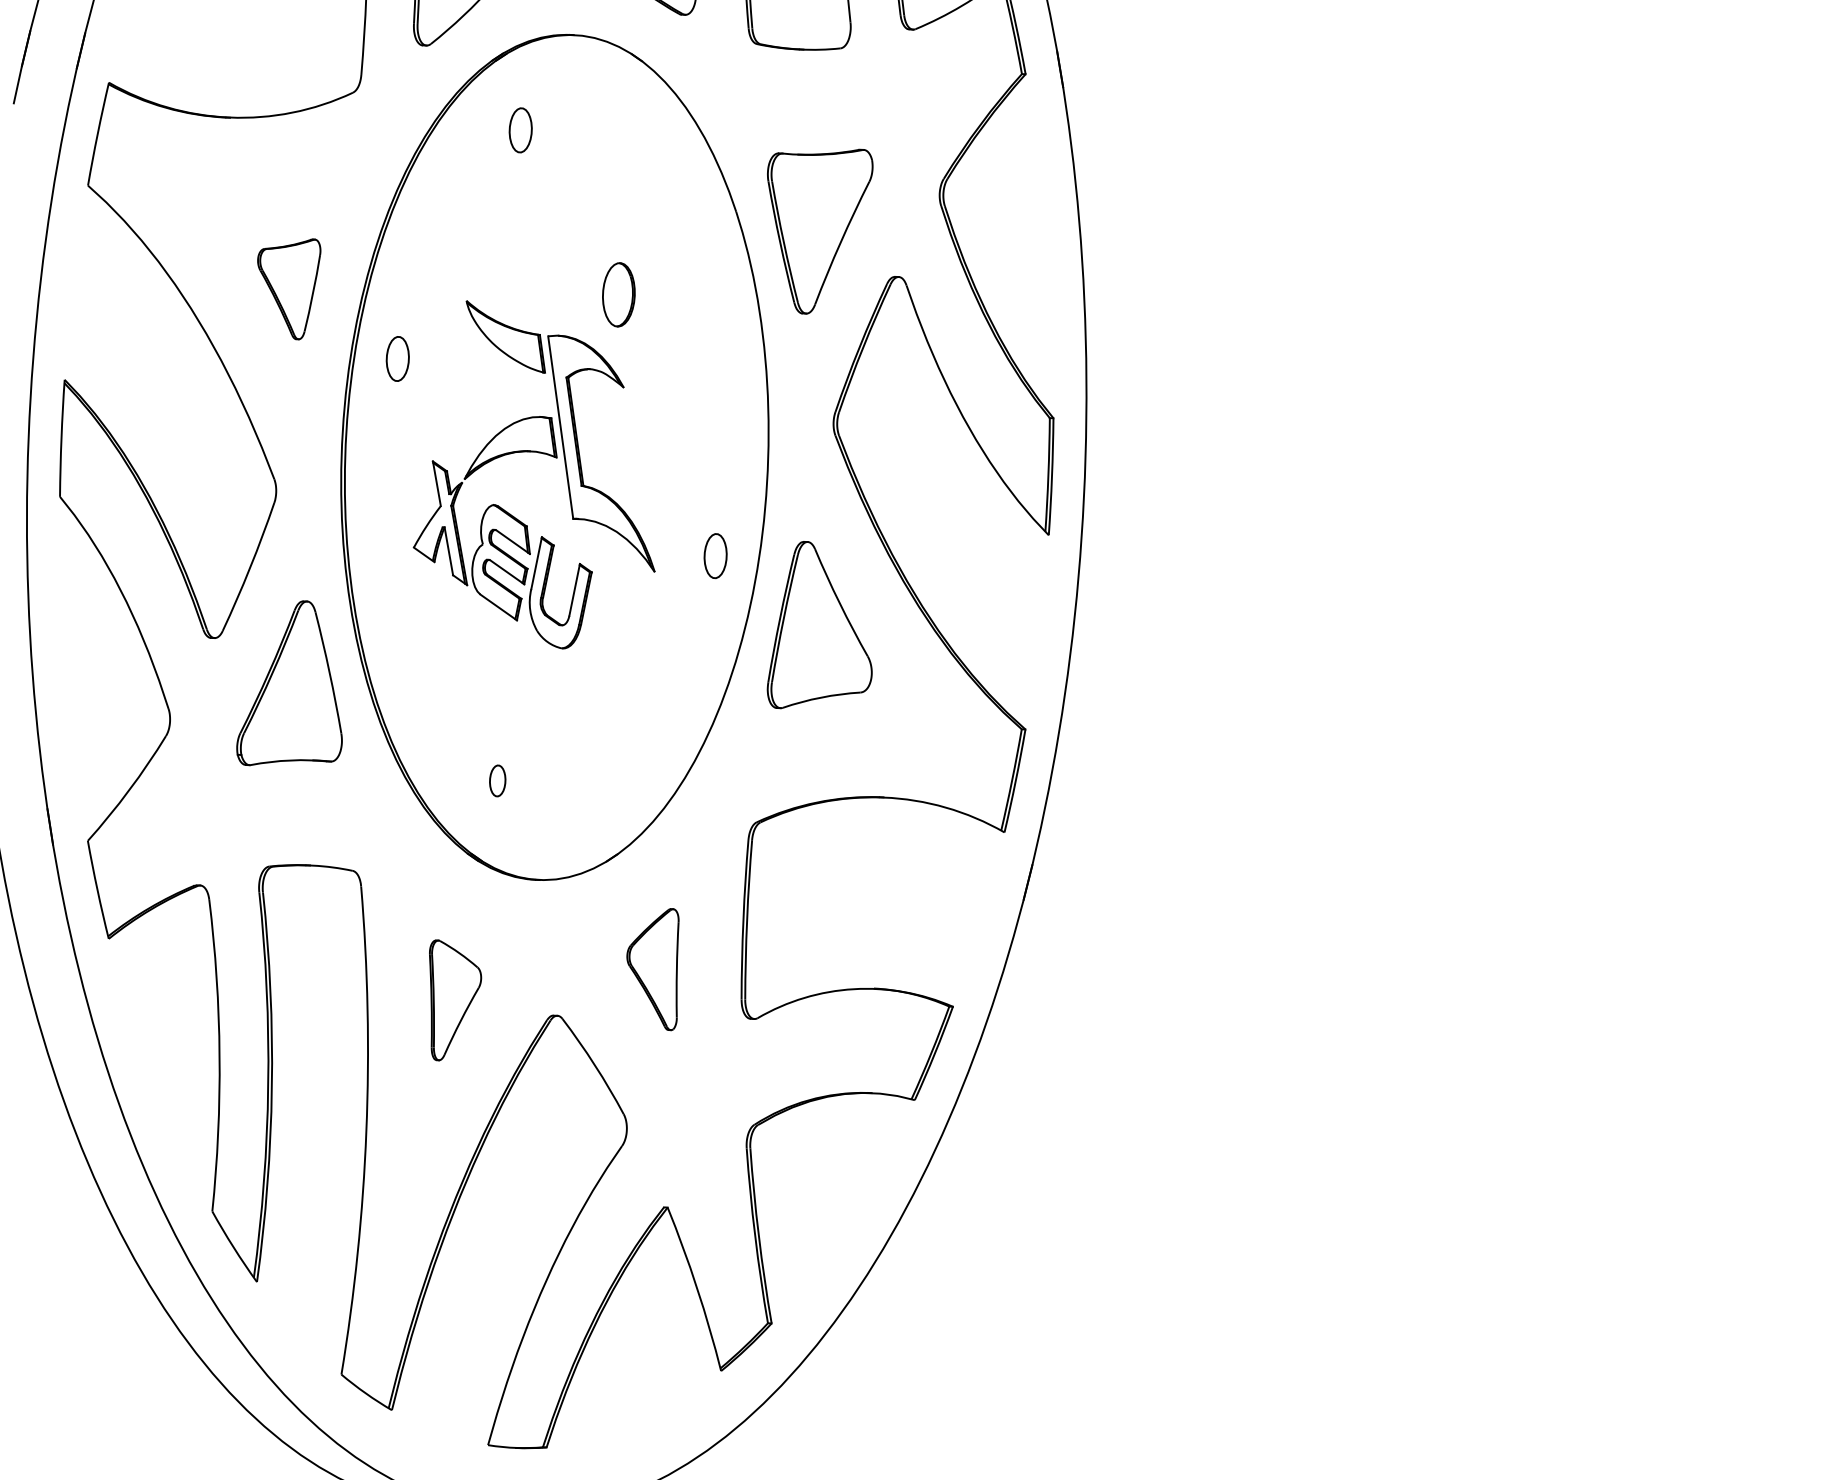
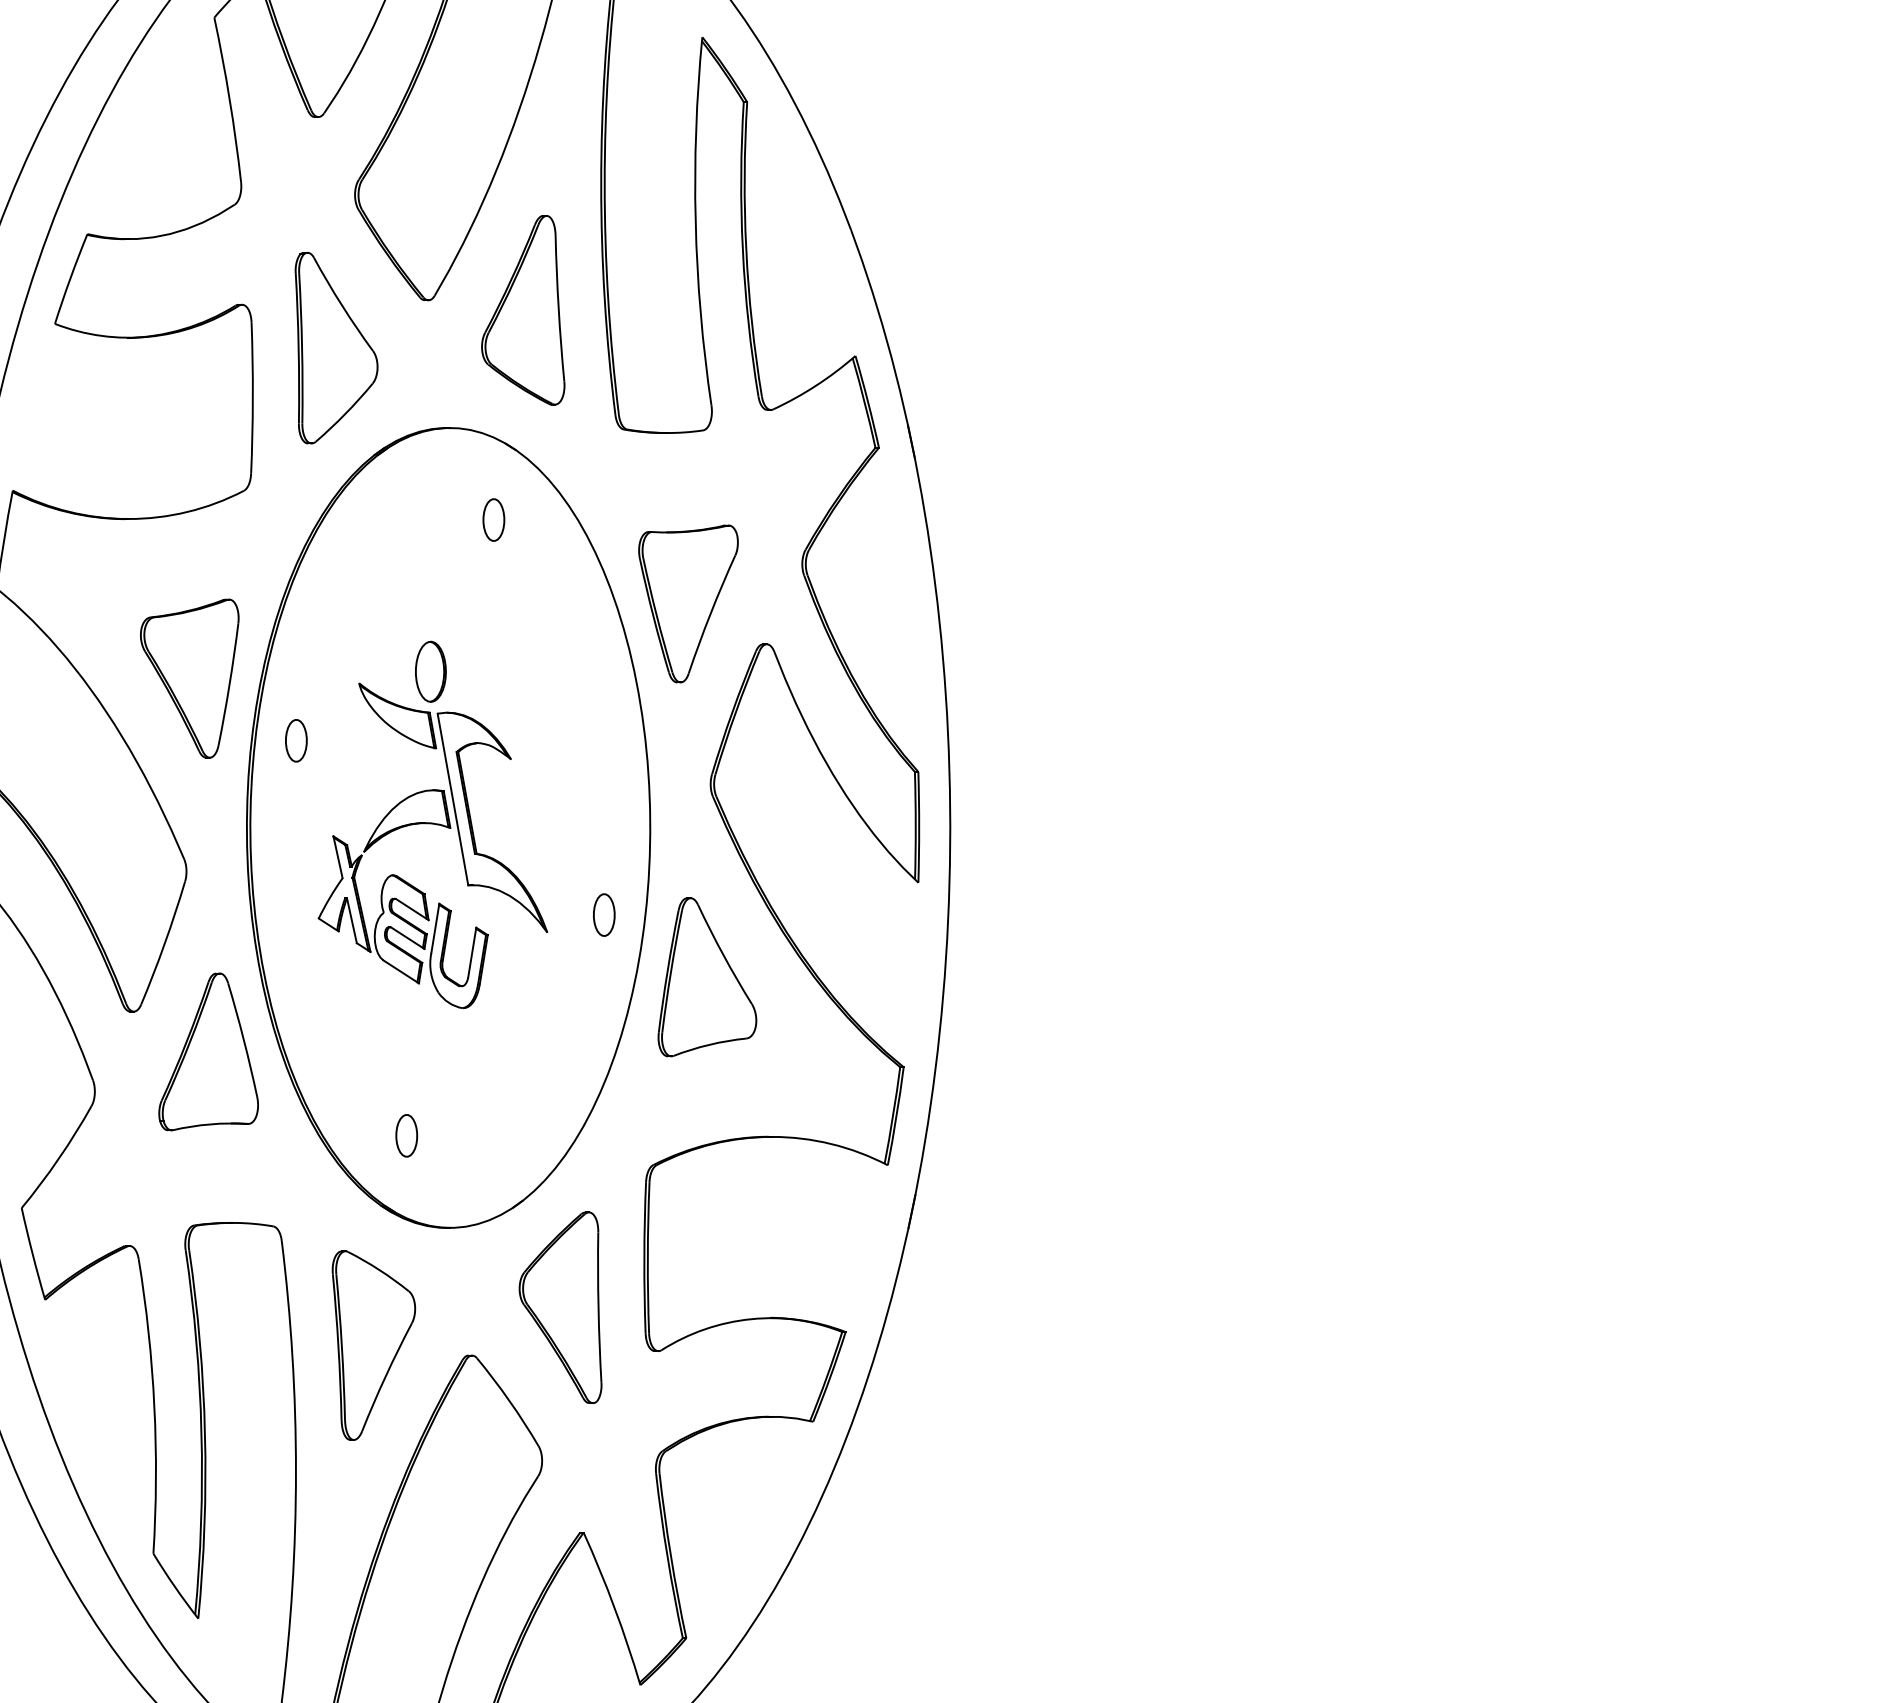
part: (520, 129) -> (493, 519), moved
part: (287, 288) -> (189, 678), size x1.67
part: (618, 294) -> (430, 671), moved
part: (497, 780) -> (406, 1135), size x1.43
part: (652, 968) -> (560, 1307), size x1.67
part: (453, 1000) -> (373, 1345), size x1.67

